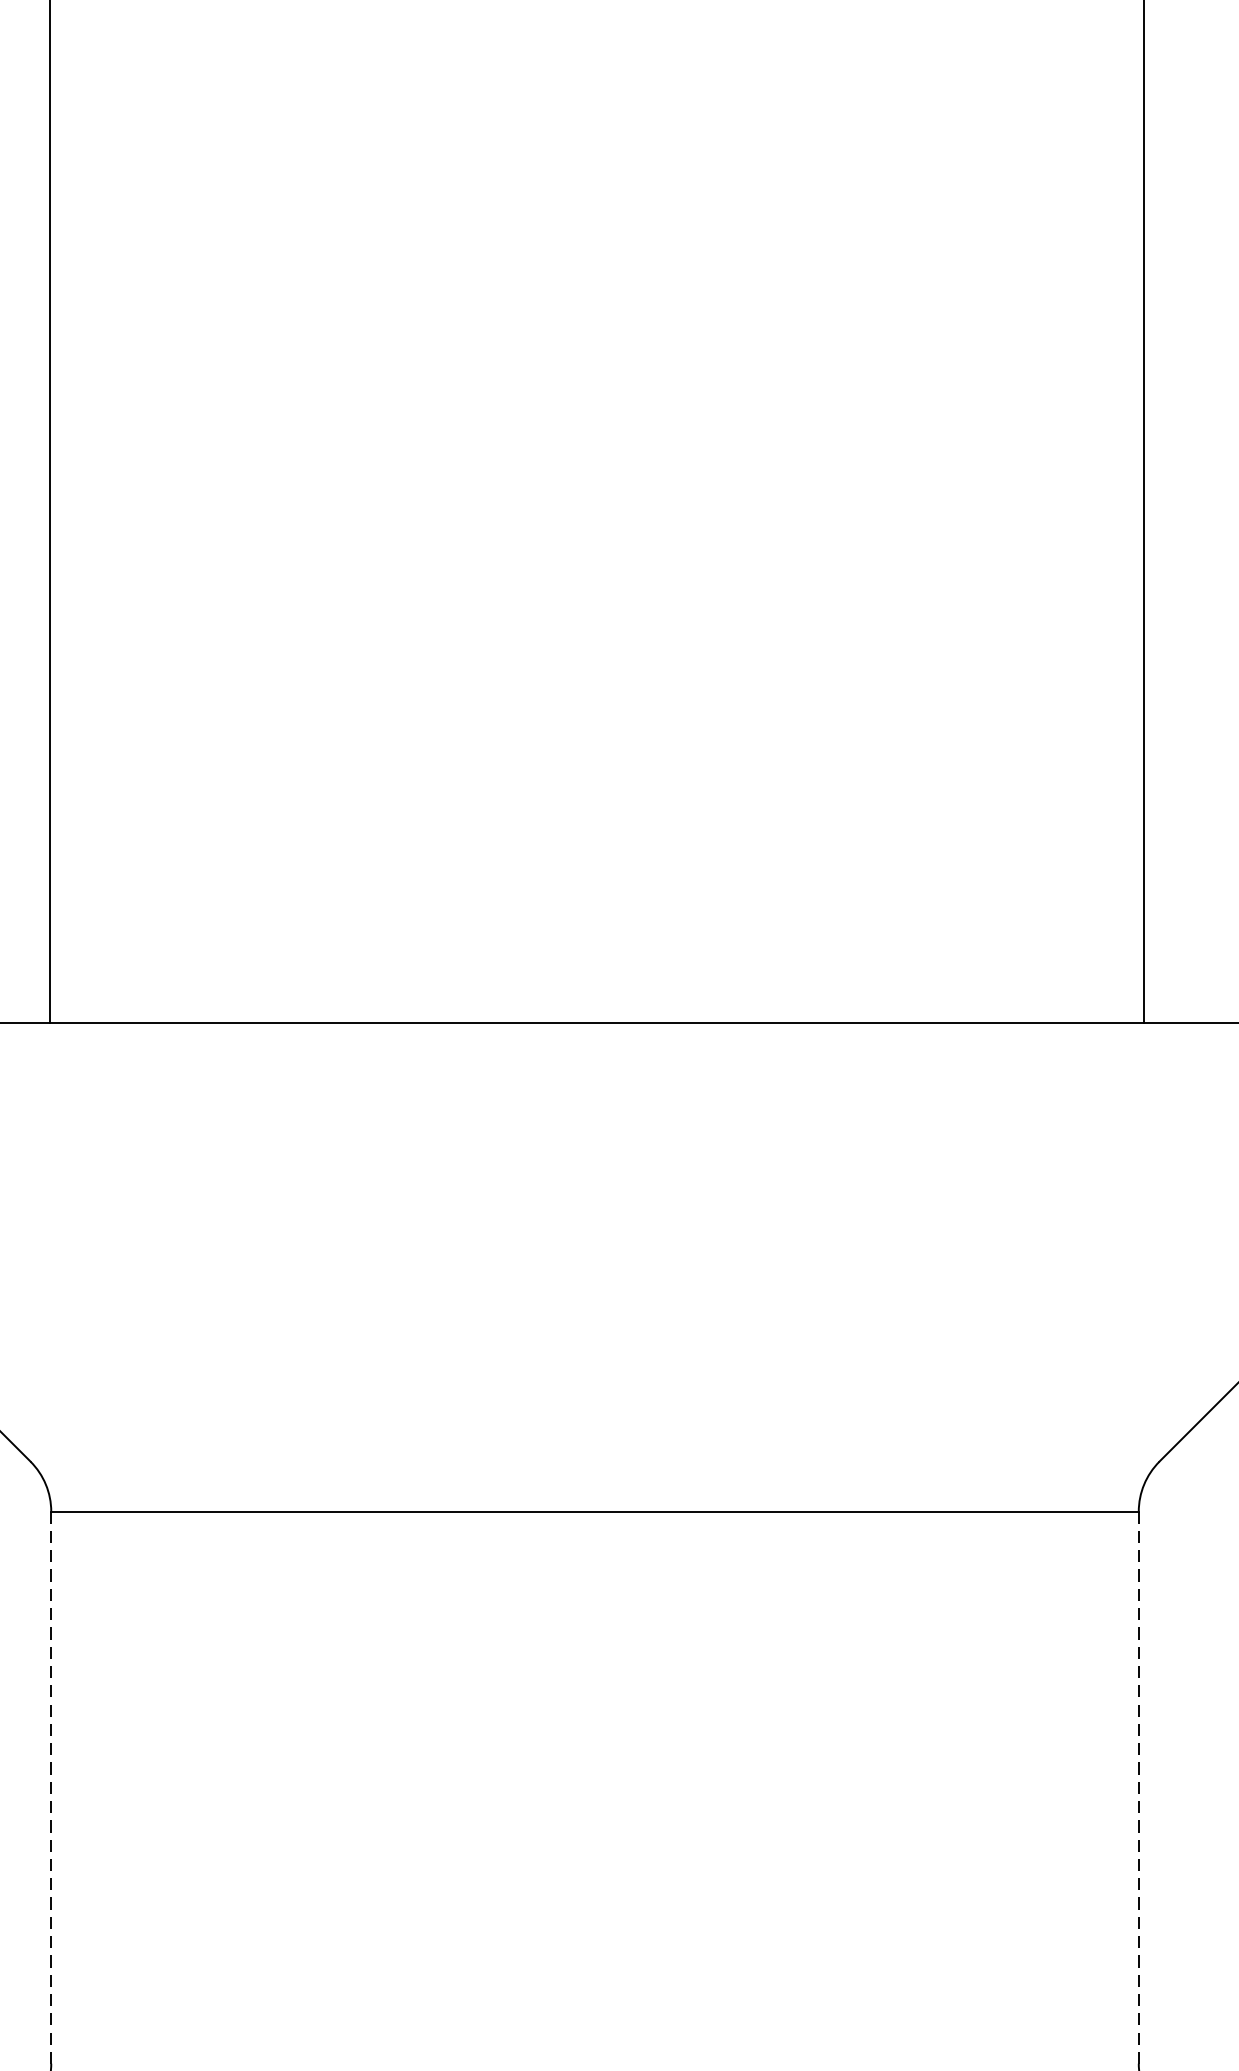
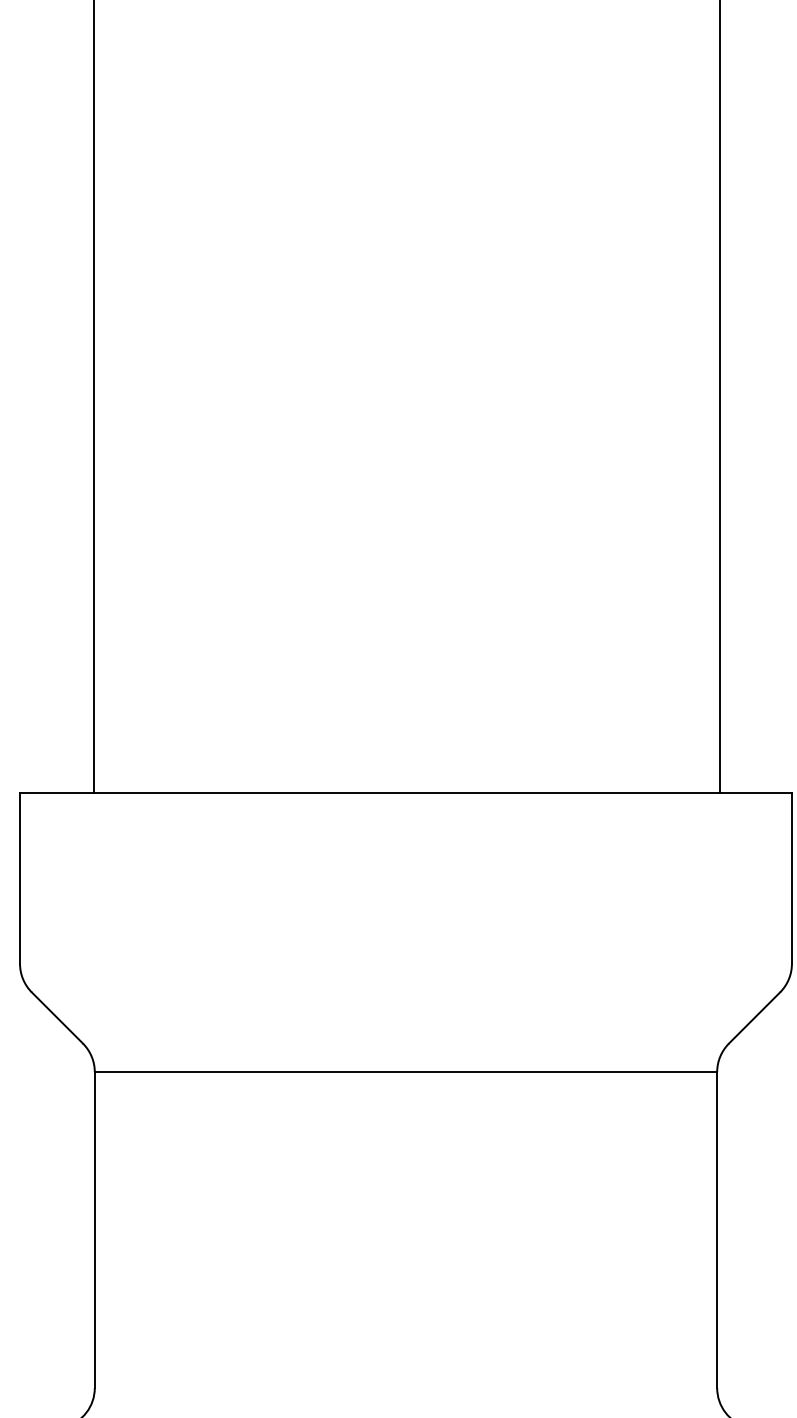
line: (50, 1788) -> (94, 1230), dashed -> solid
line: (1139, 1788) -> (717, 1230), dashed -> solid

